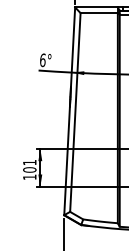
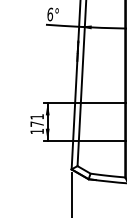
text: (29, 169) -> (36, 123), 101 -> 171

